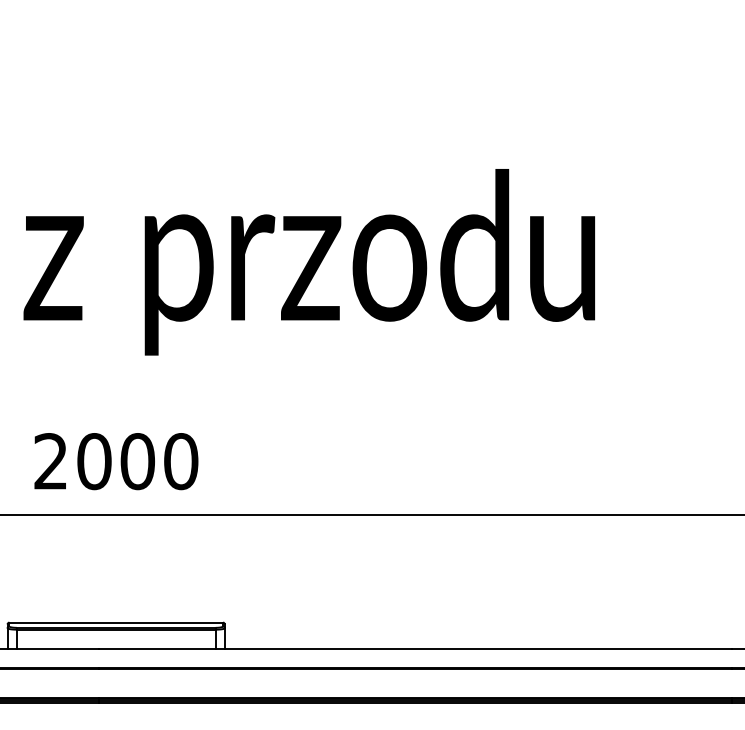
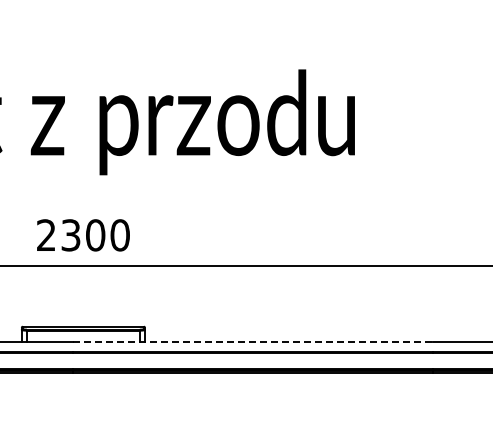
text: (93, 461) -> (70, 235), 2000 -> 2300
line: (416, 648) -> (253, 341), solid -> dashed

